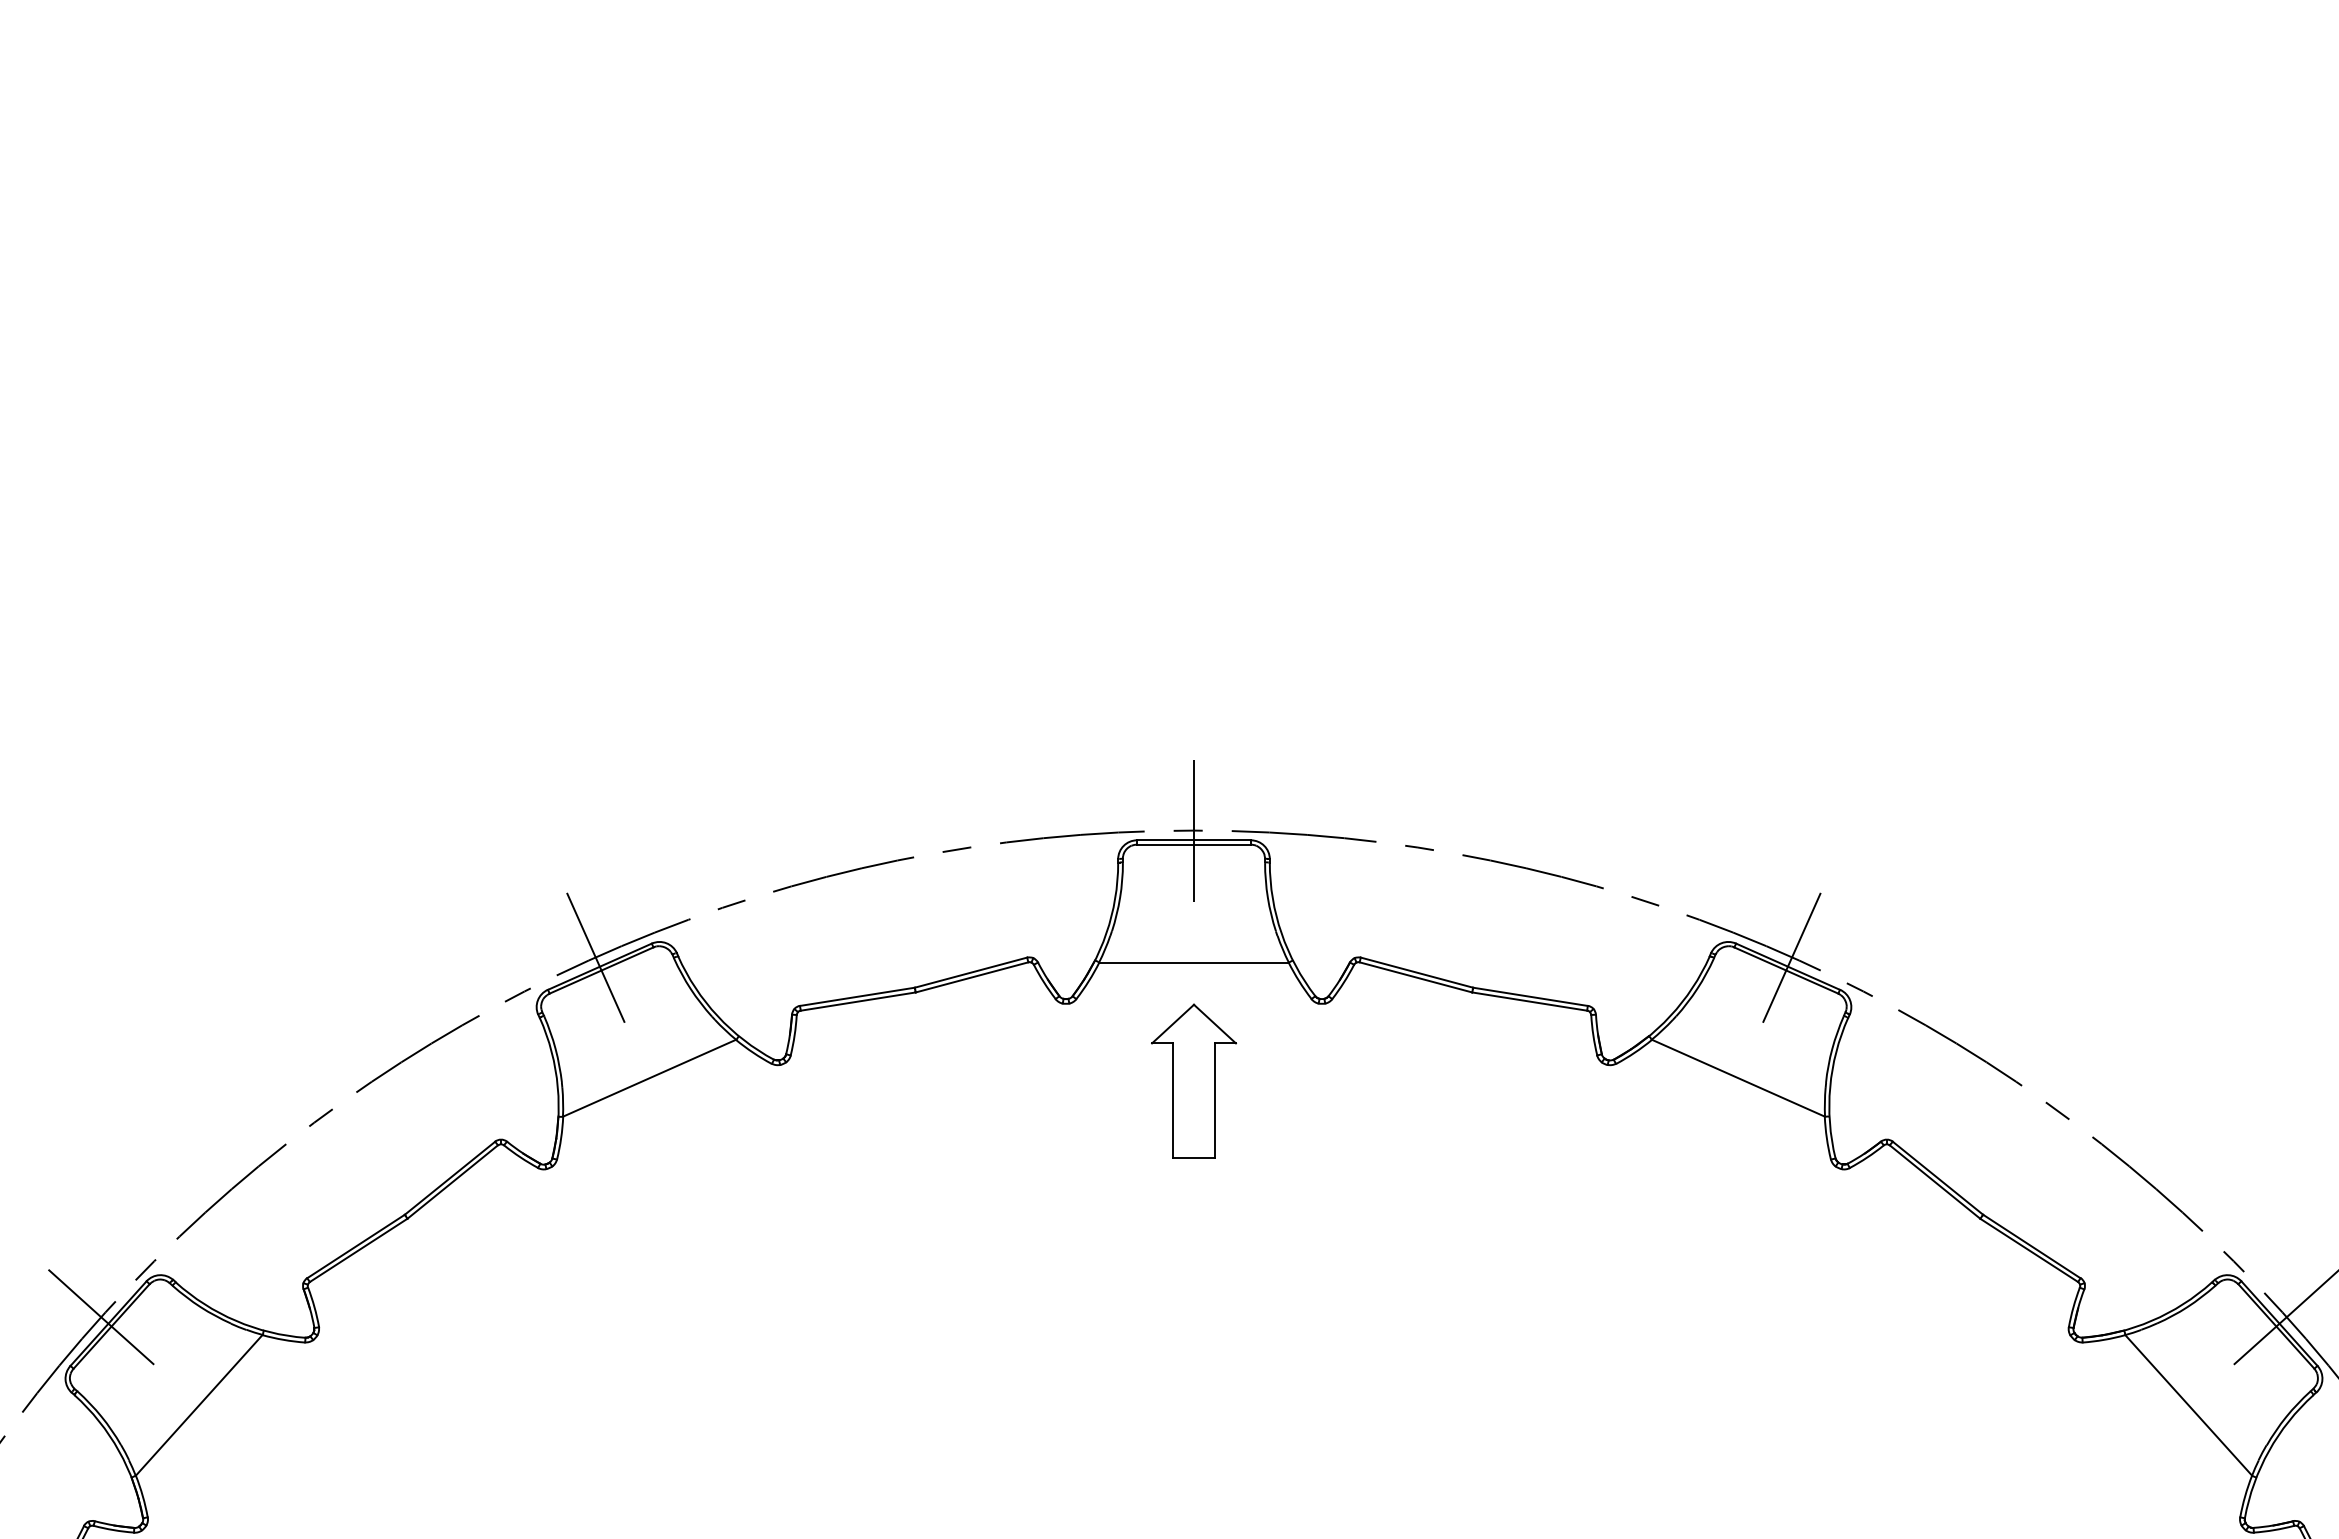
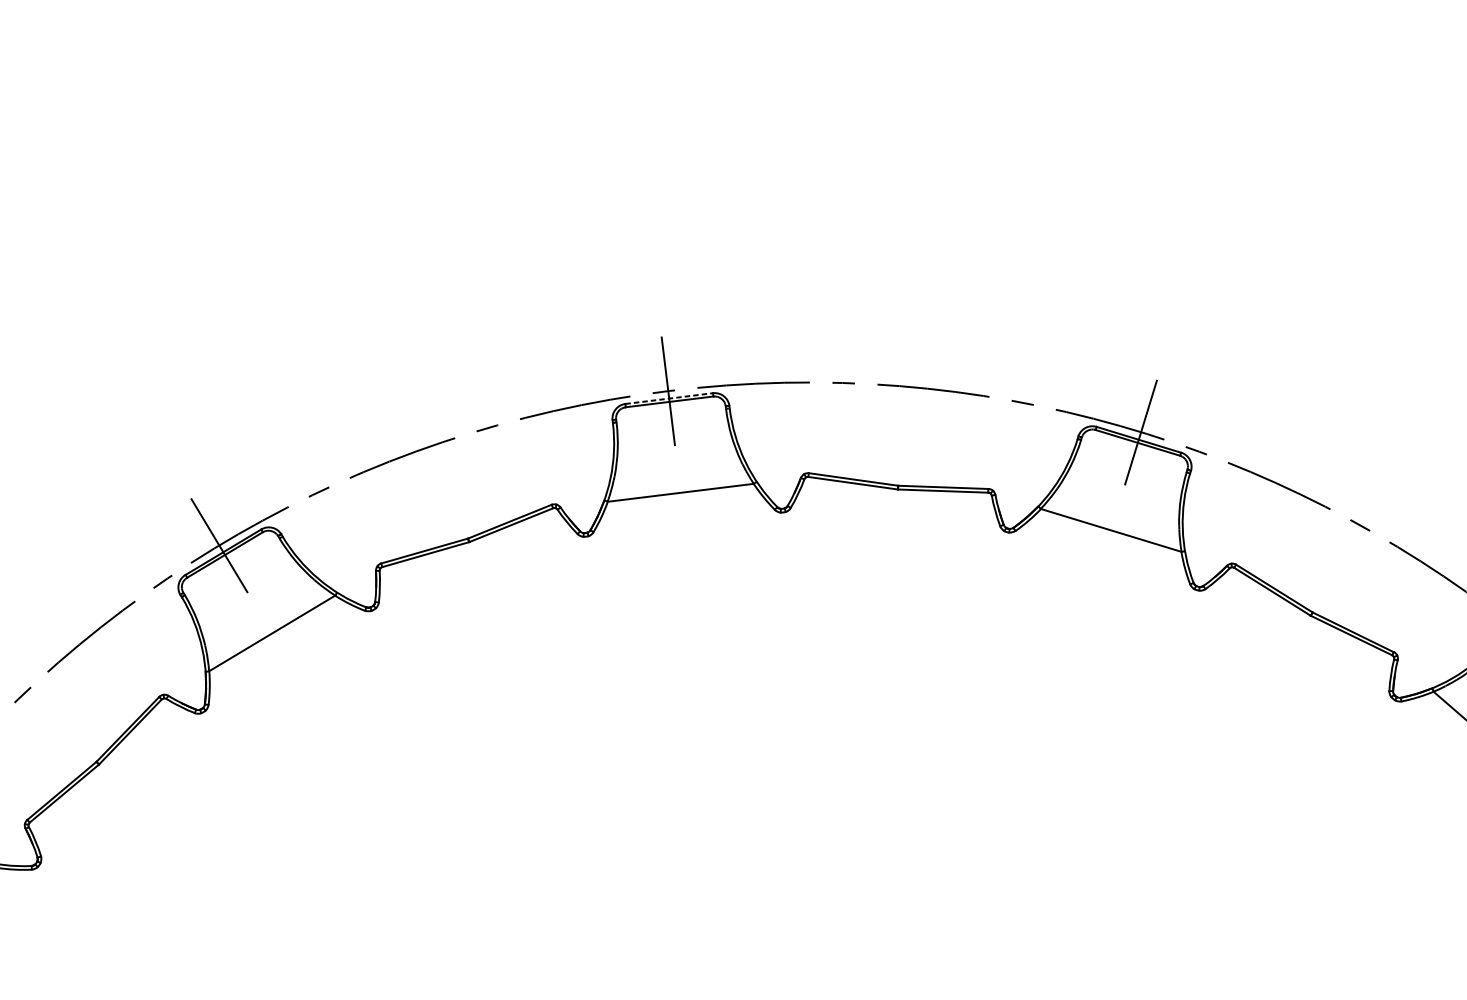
line: (1194, 840) -> (669, 398), solid -> dashed
part: (1193, 1080) -> (691, 583), removed

